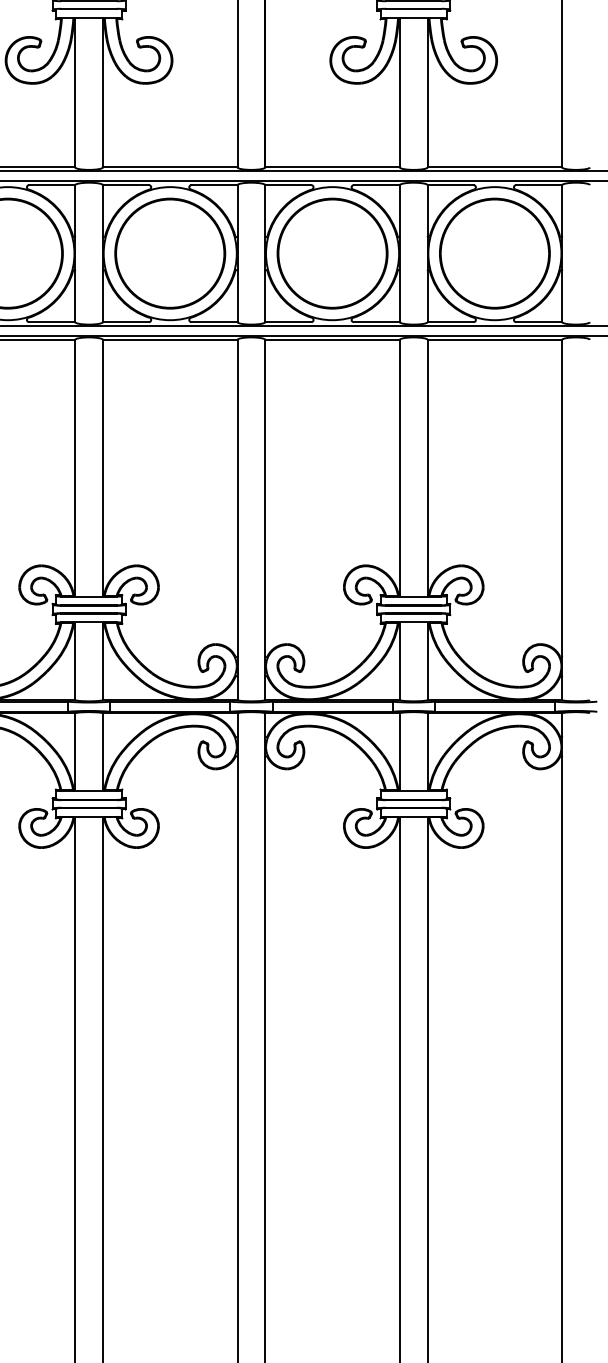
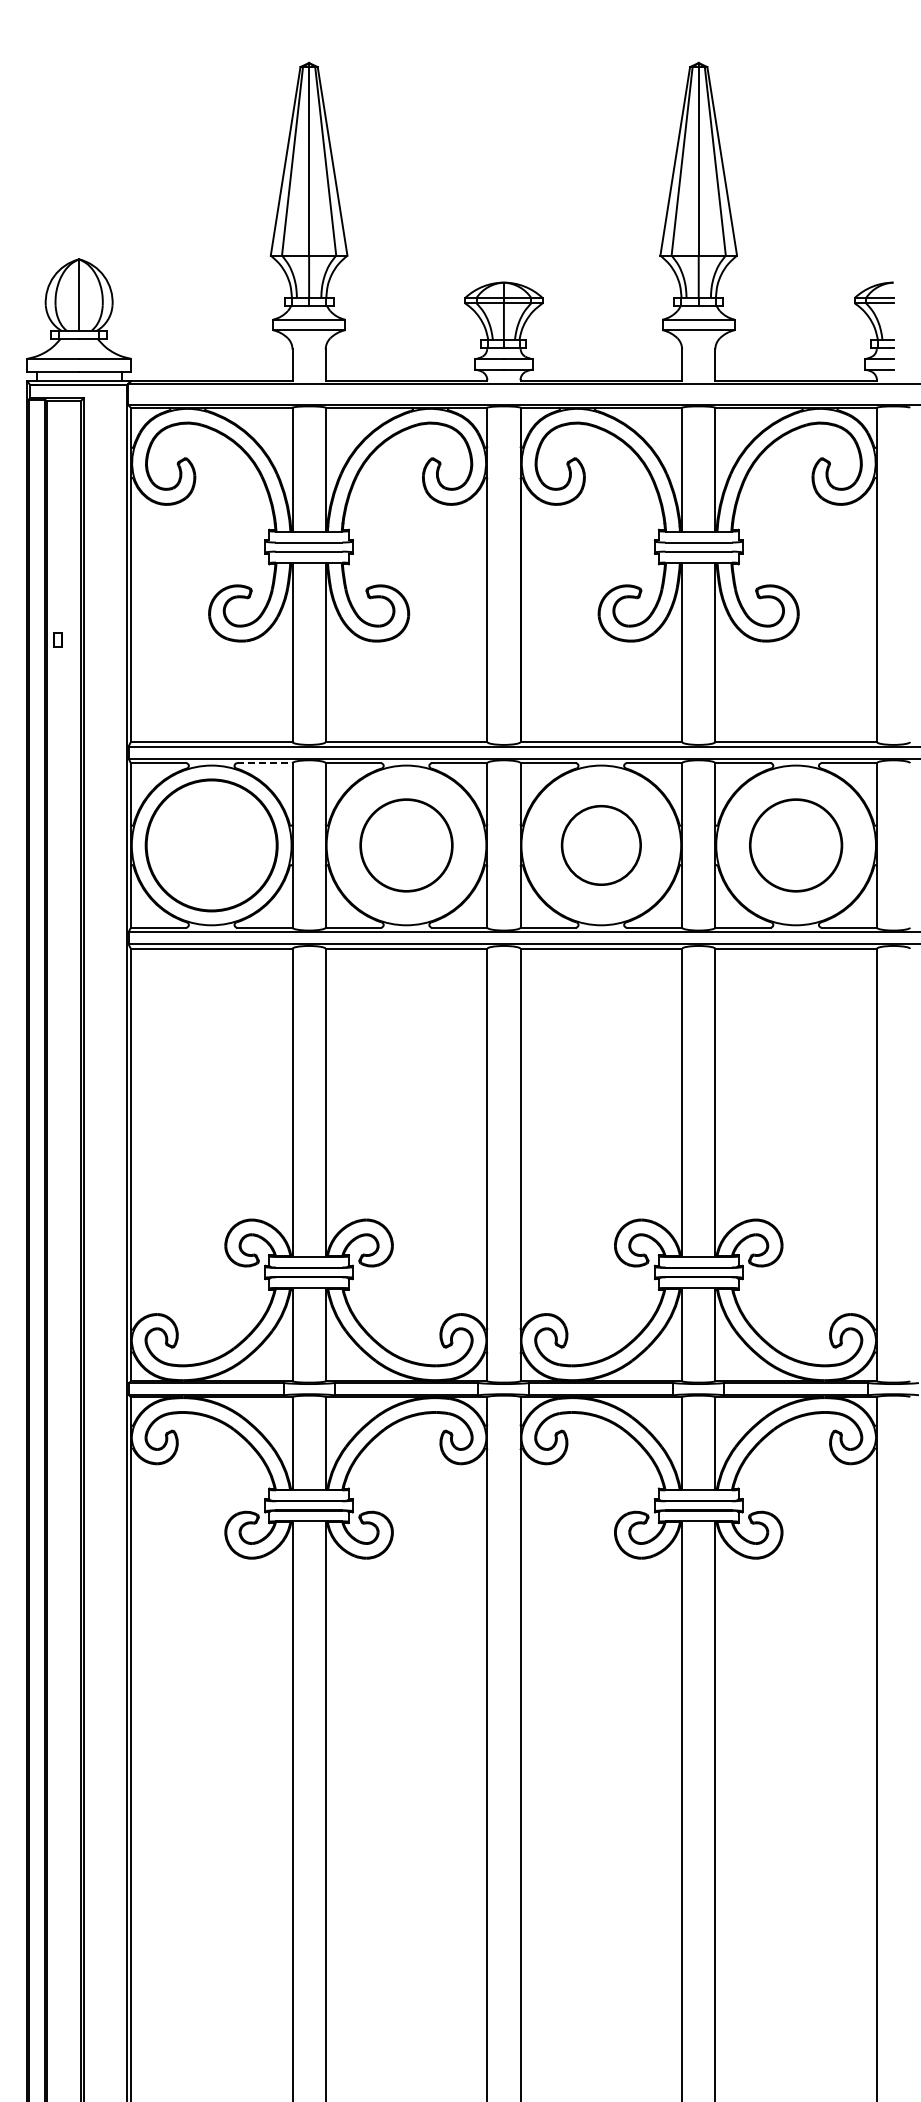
line: (51, 185) -> (264, 763), solid -> dashed
circle: (170, 253) -> (406, 845), size x0.7
circle: (332, 253) -> (601, 845), size x0.6
circle: (494, 253) -> (795, 845), size x0.7

